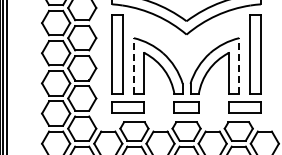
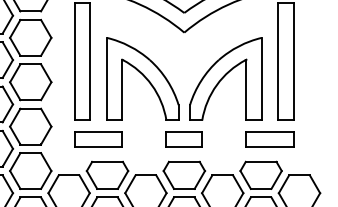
line: (133, 65) -> (106, 78), dashed -> solid
line: (239, 65) -> (262, 78), dashed -> solid

